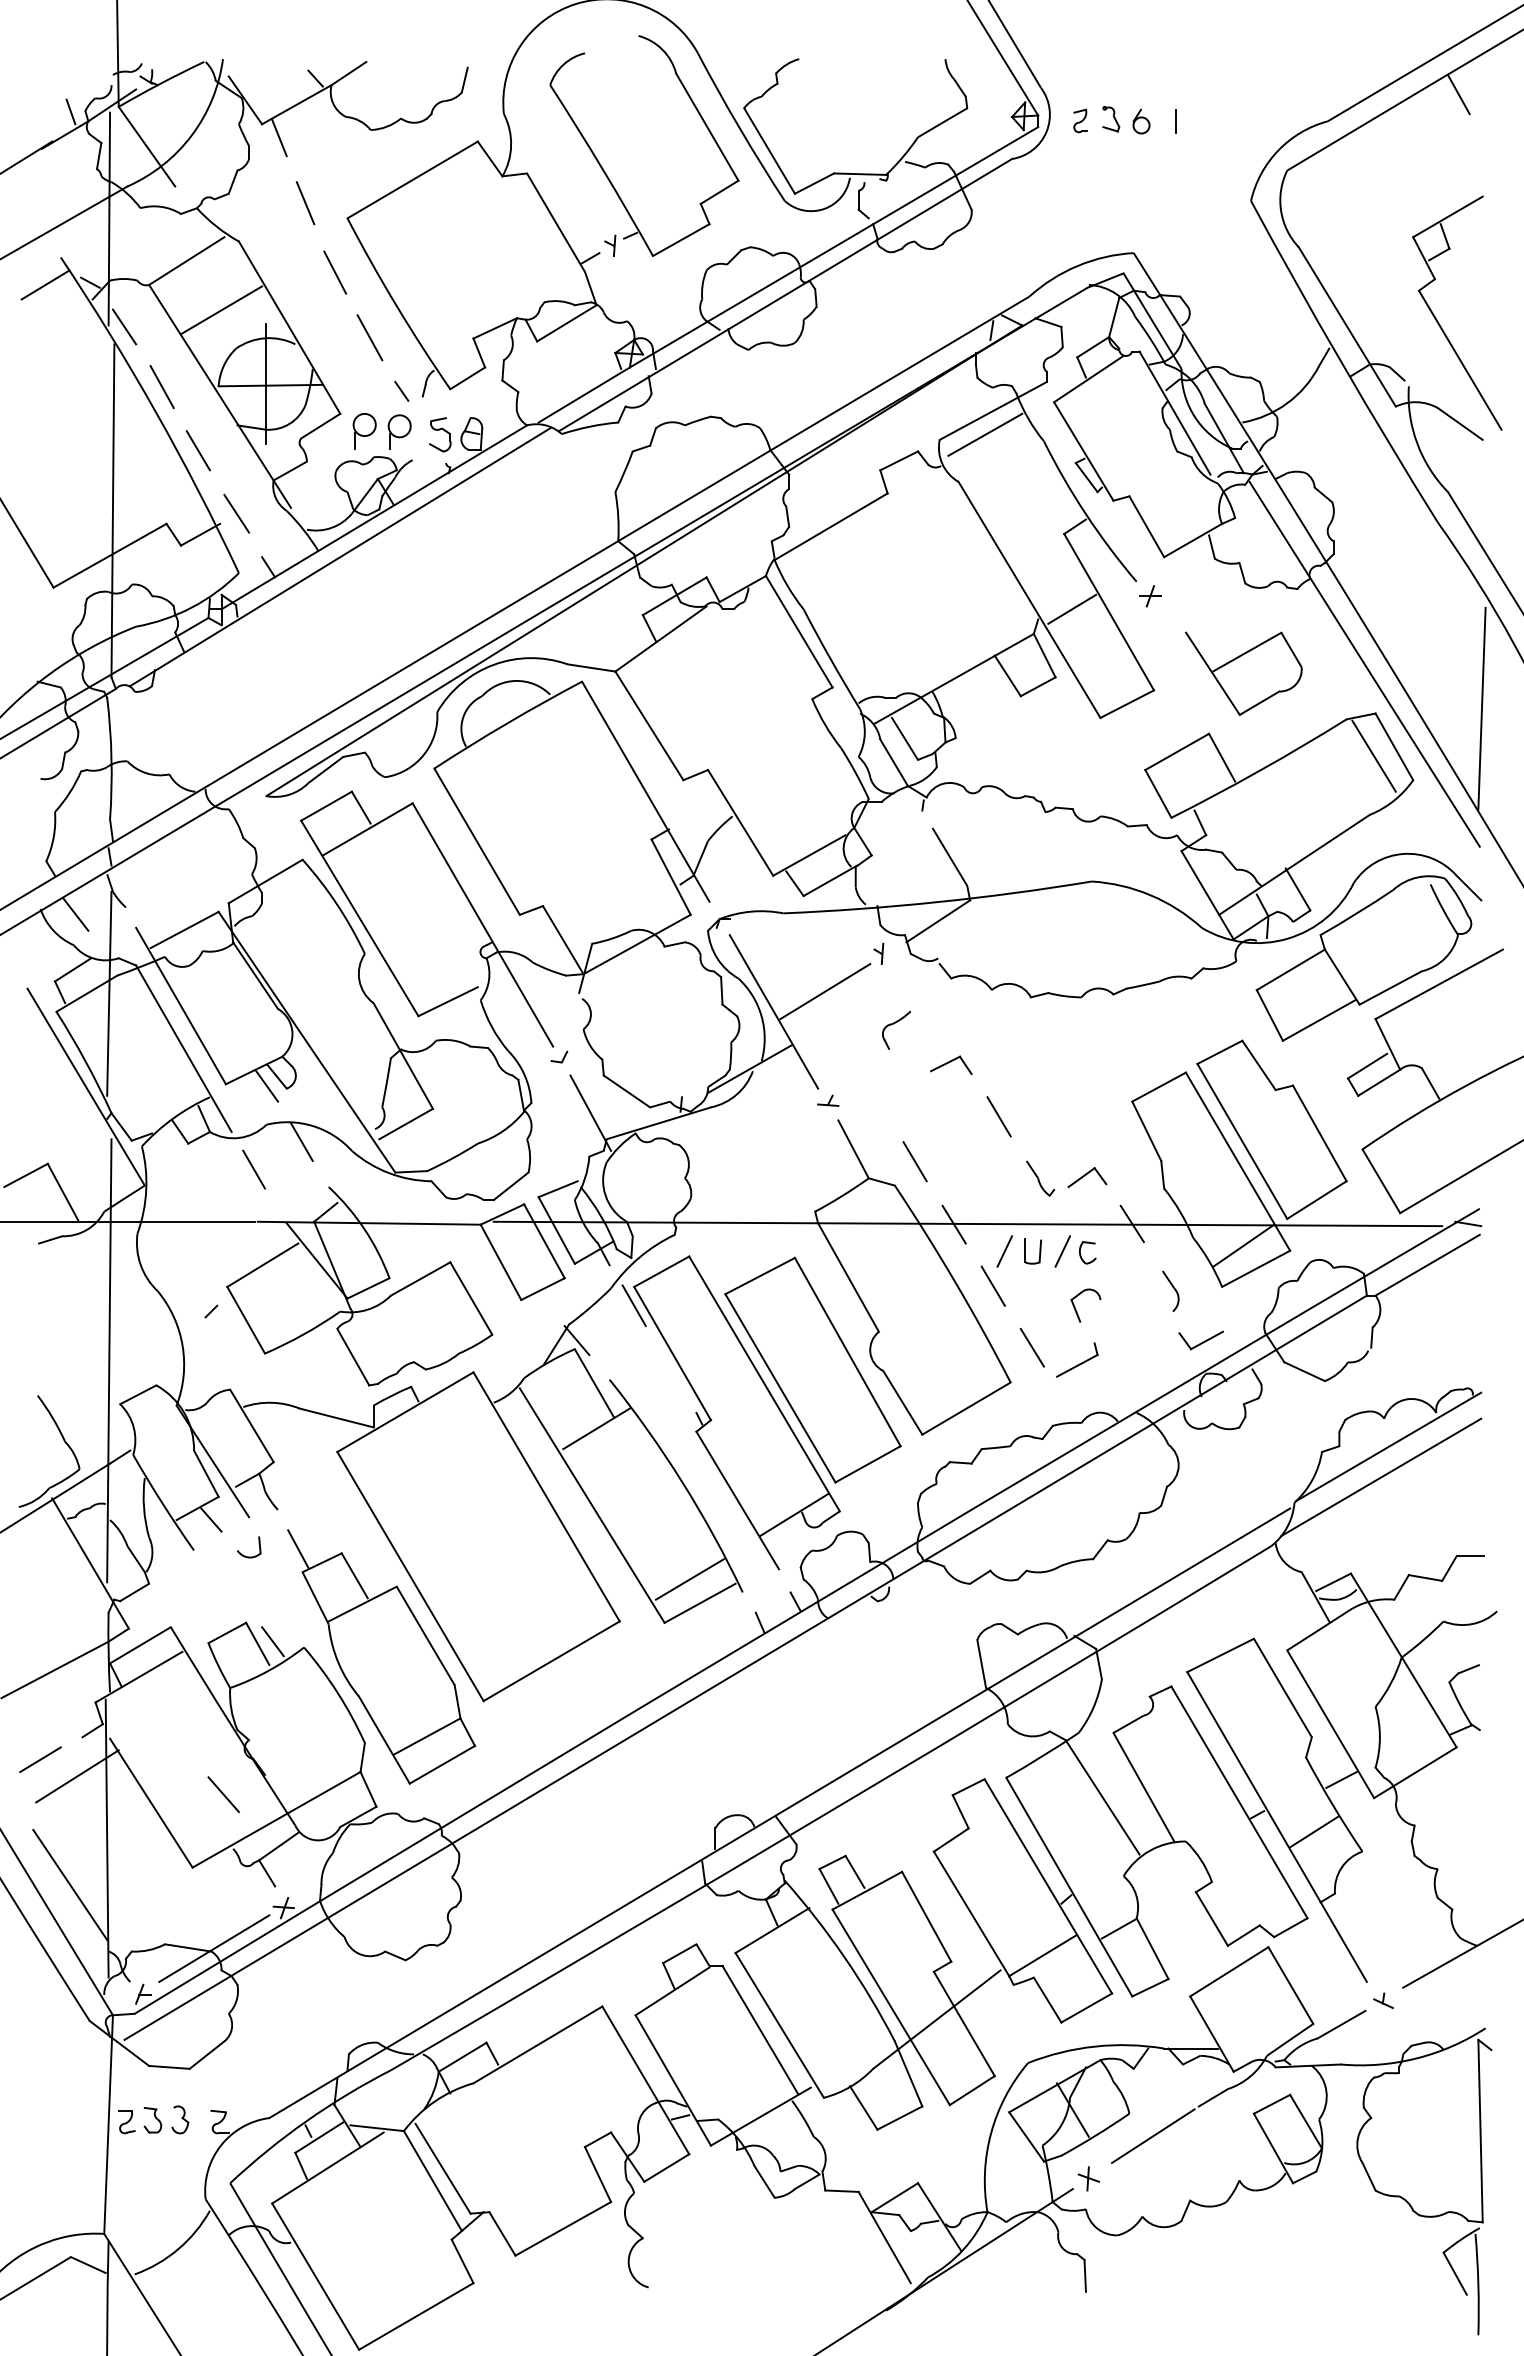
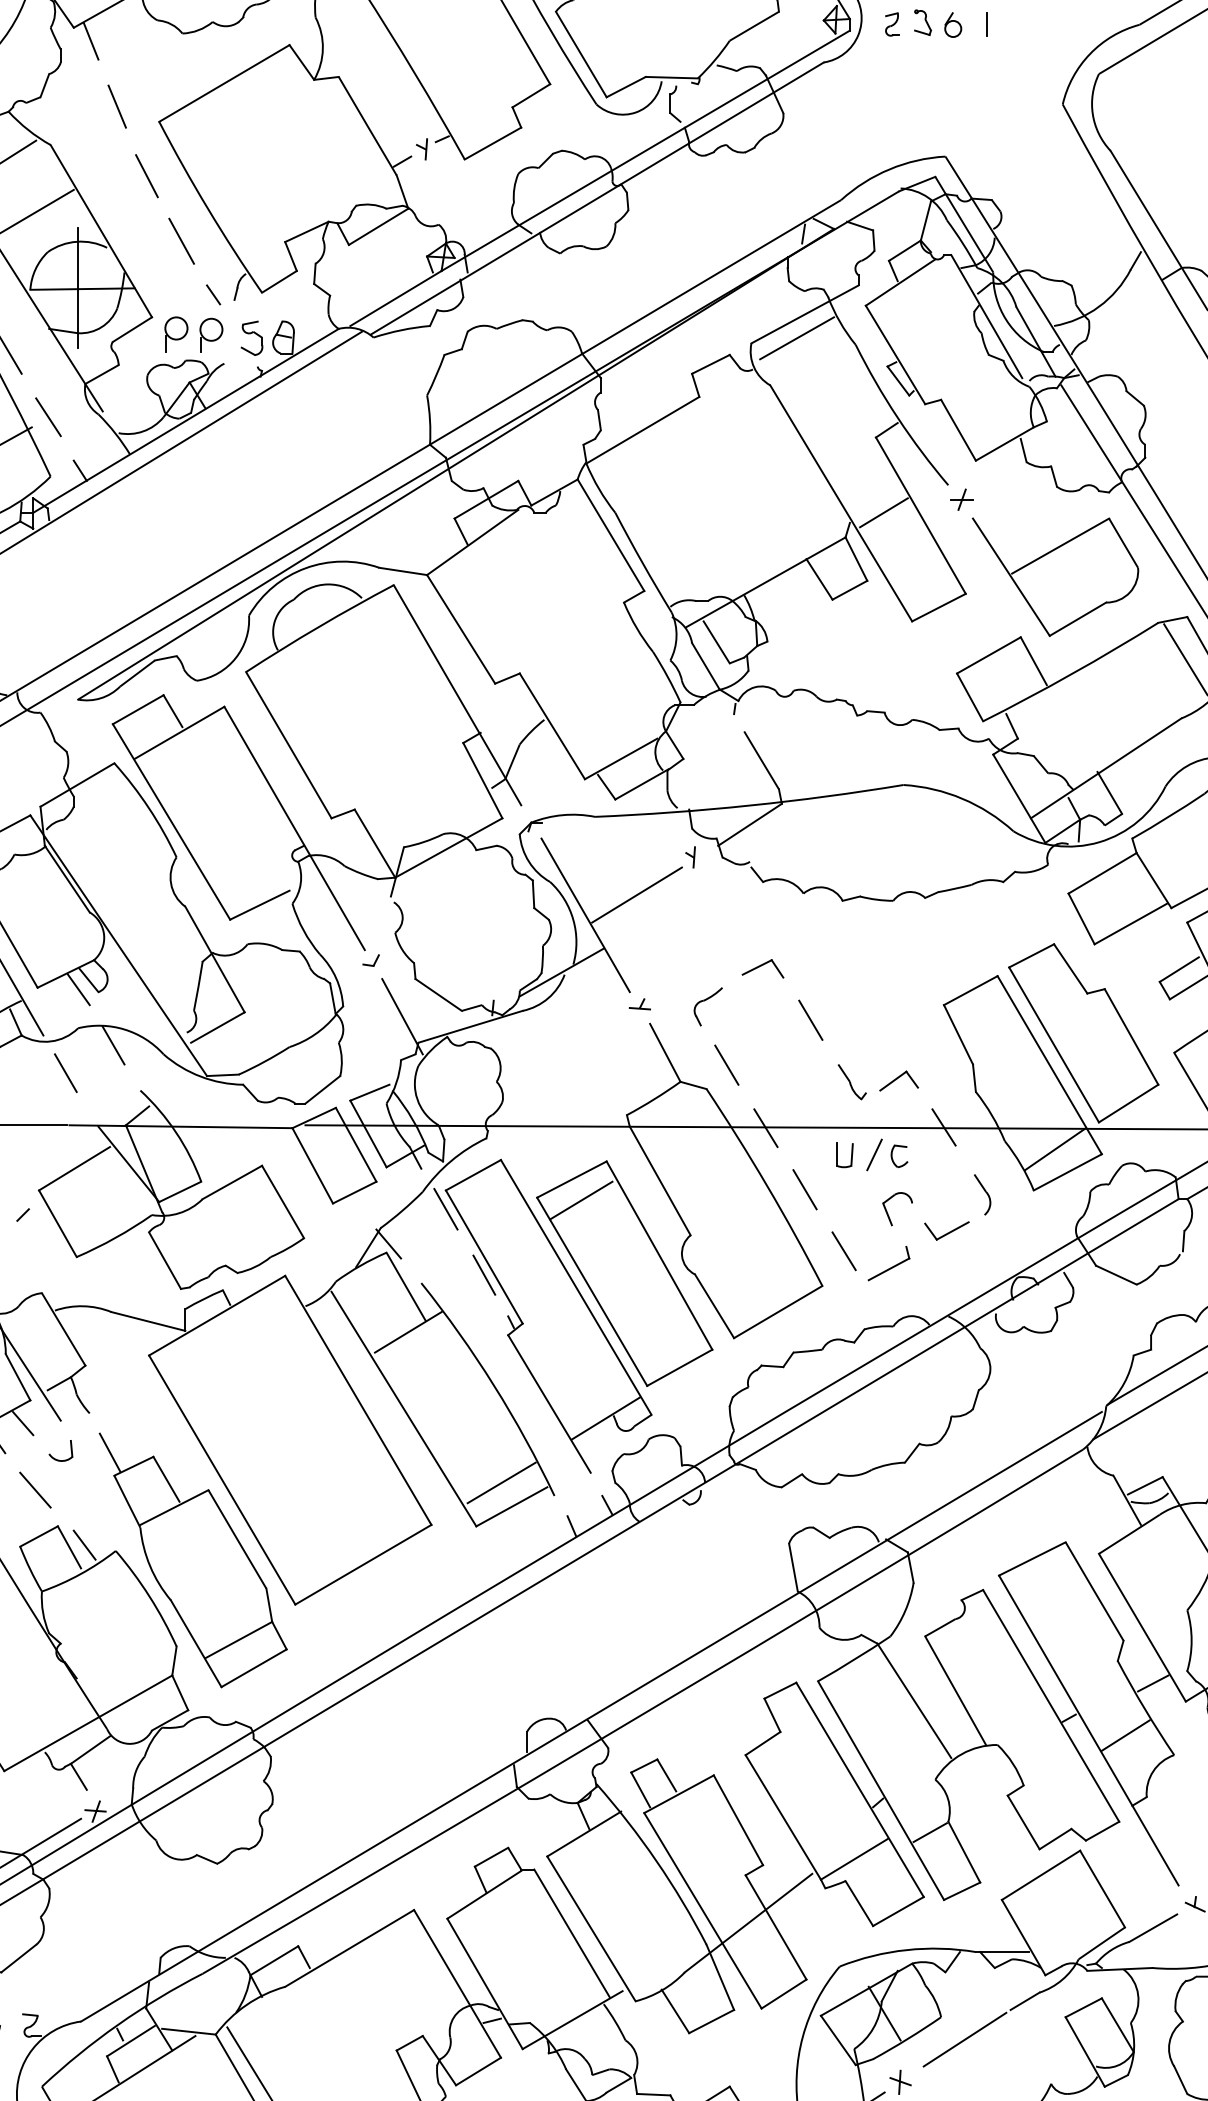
part: (1243, 673) -> (1055, 576), size x1.43
part: (896, 1029) -> (708, 1005), moved
line: (1004, 1251) -> (816, 1154), removed
line: (769, 1296) -> (581, 1199), added
part: (1200, 1340) -> (946, 1230), moved
line: (672, 1371) -> (484, 1274), added
line: (223, 1794) -> (35, 1489), moved

